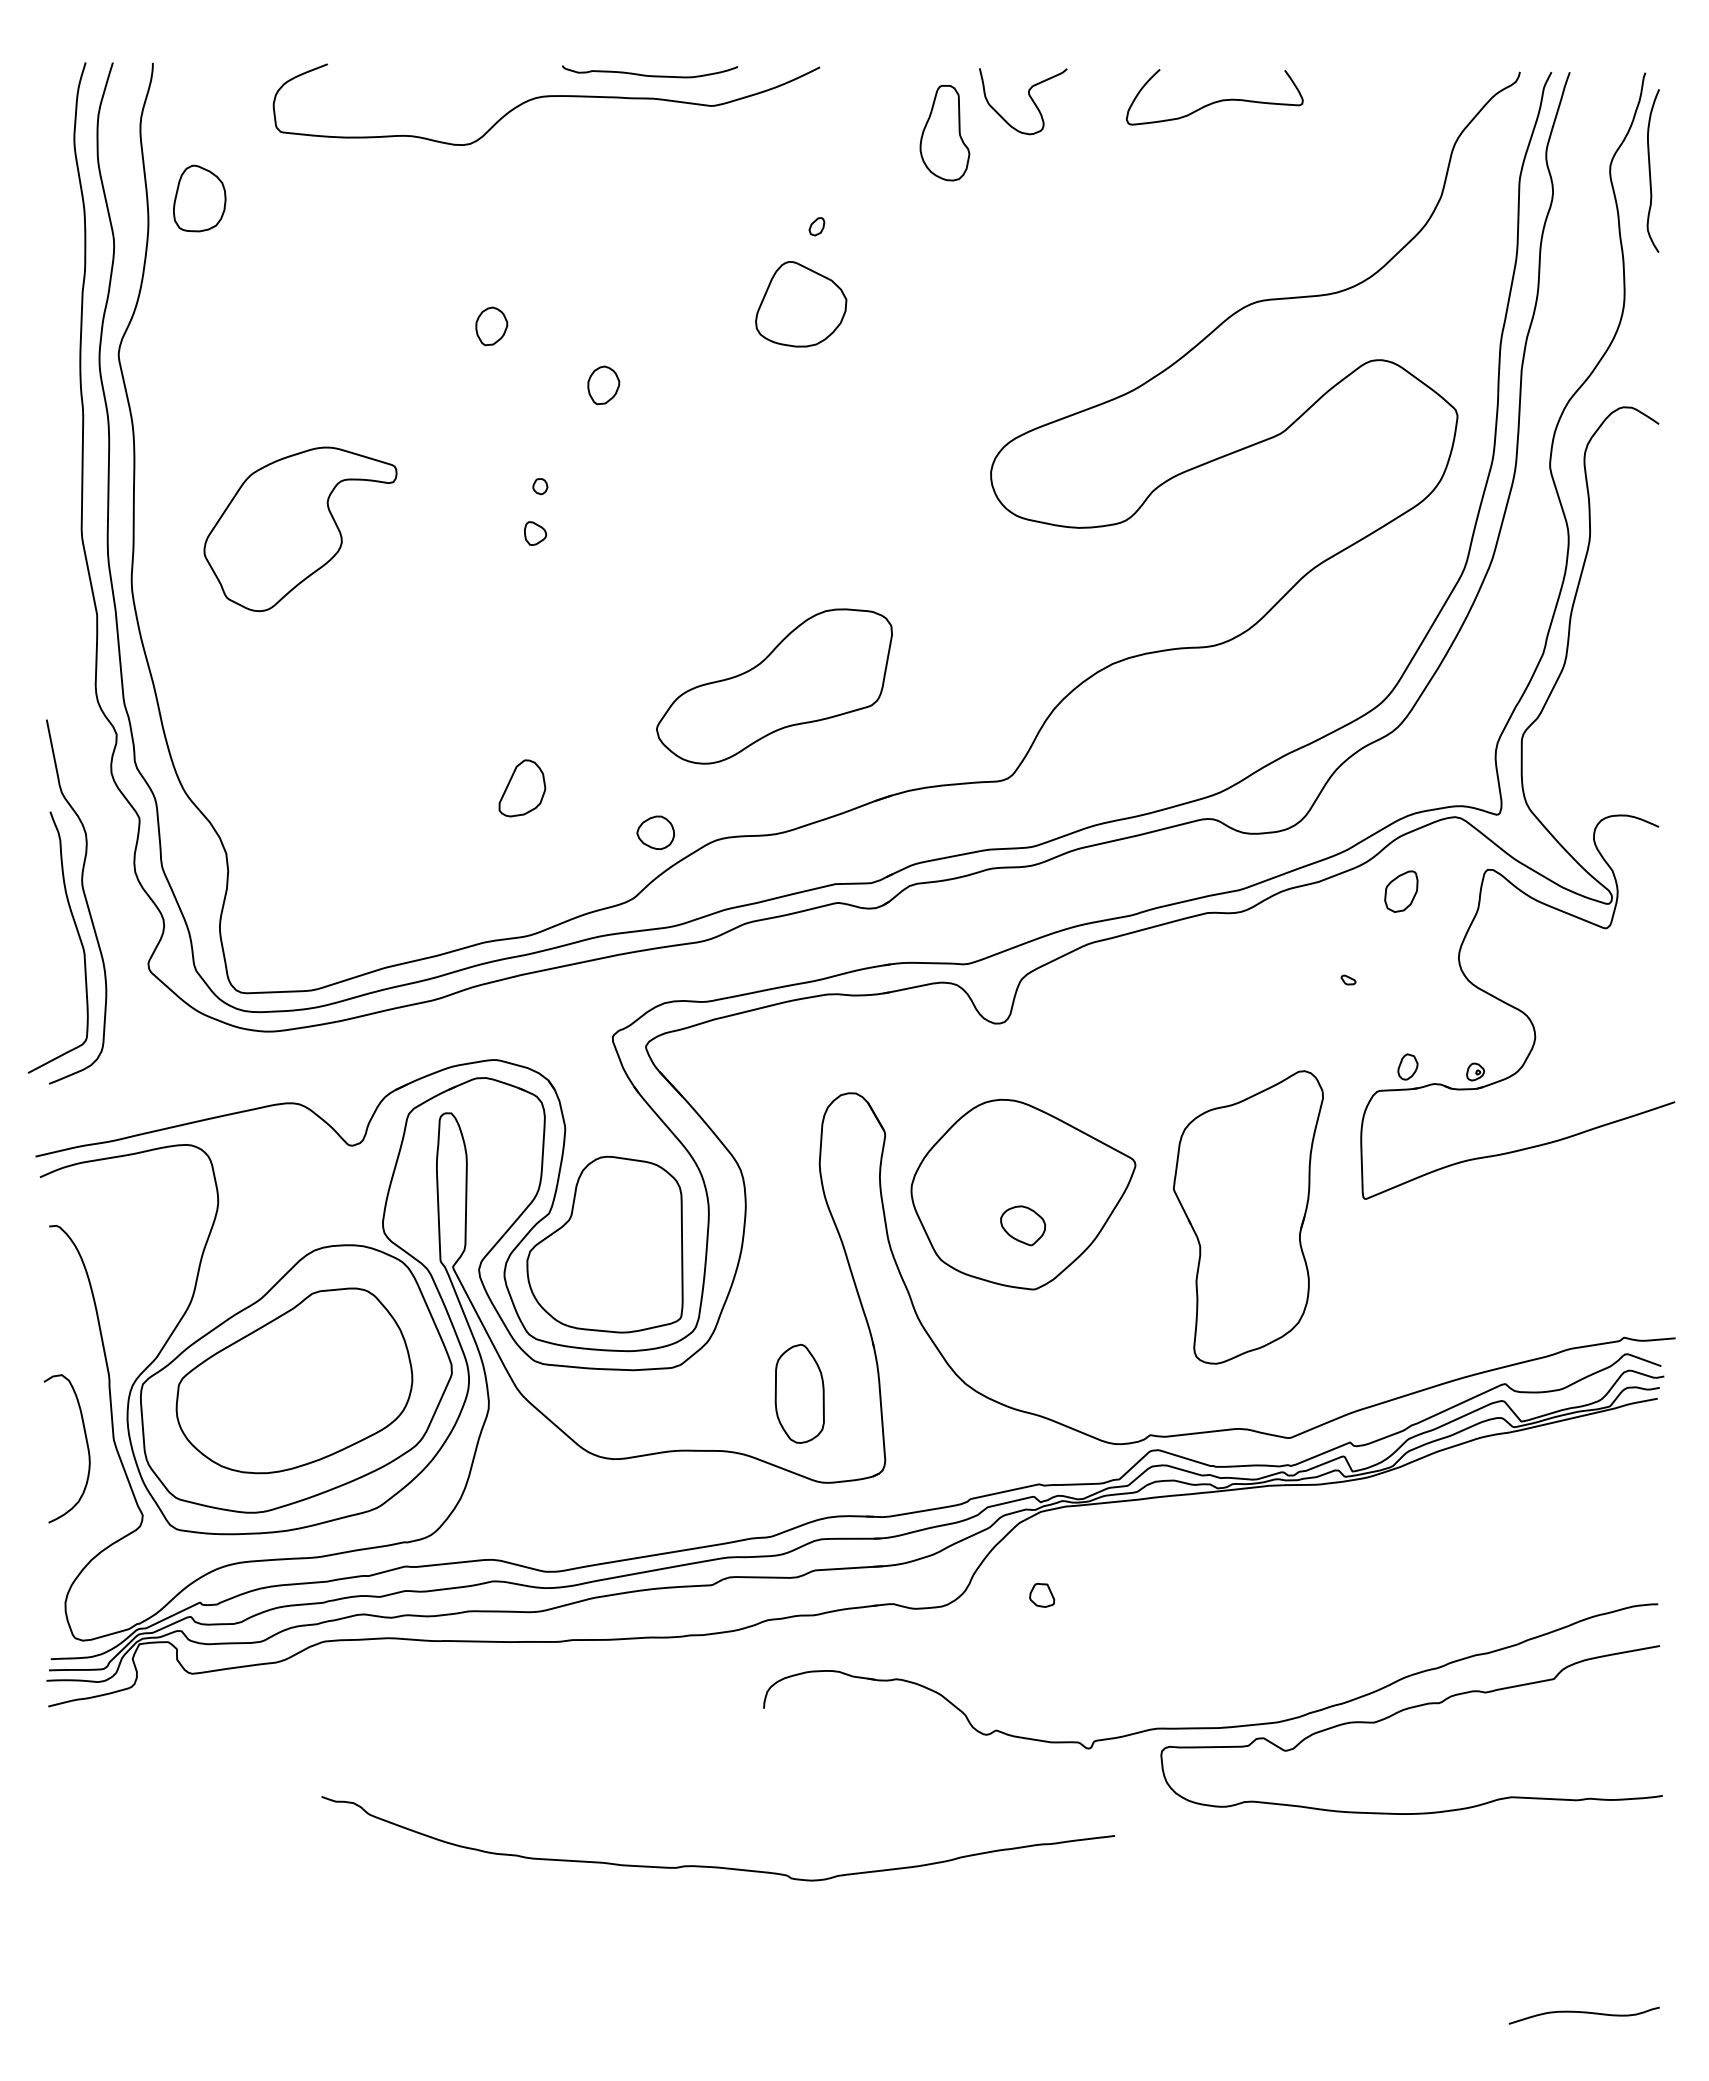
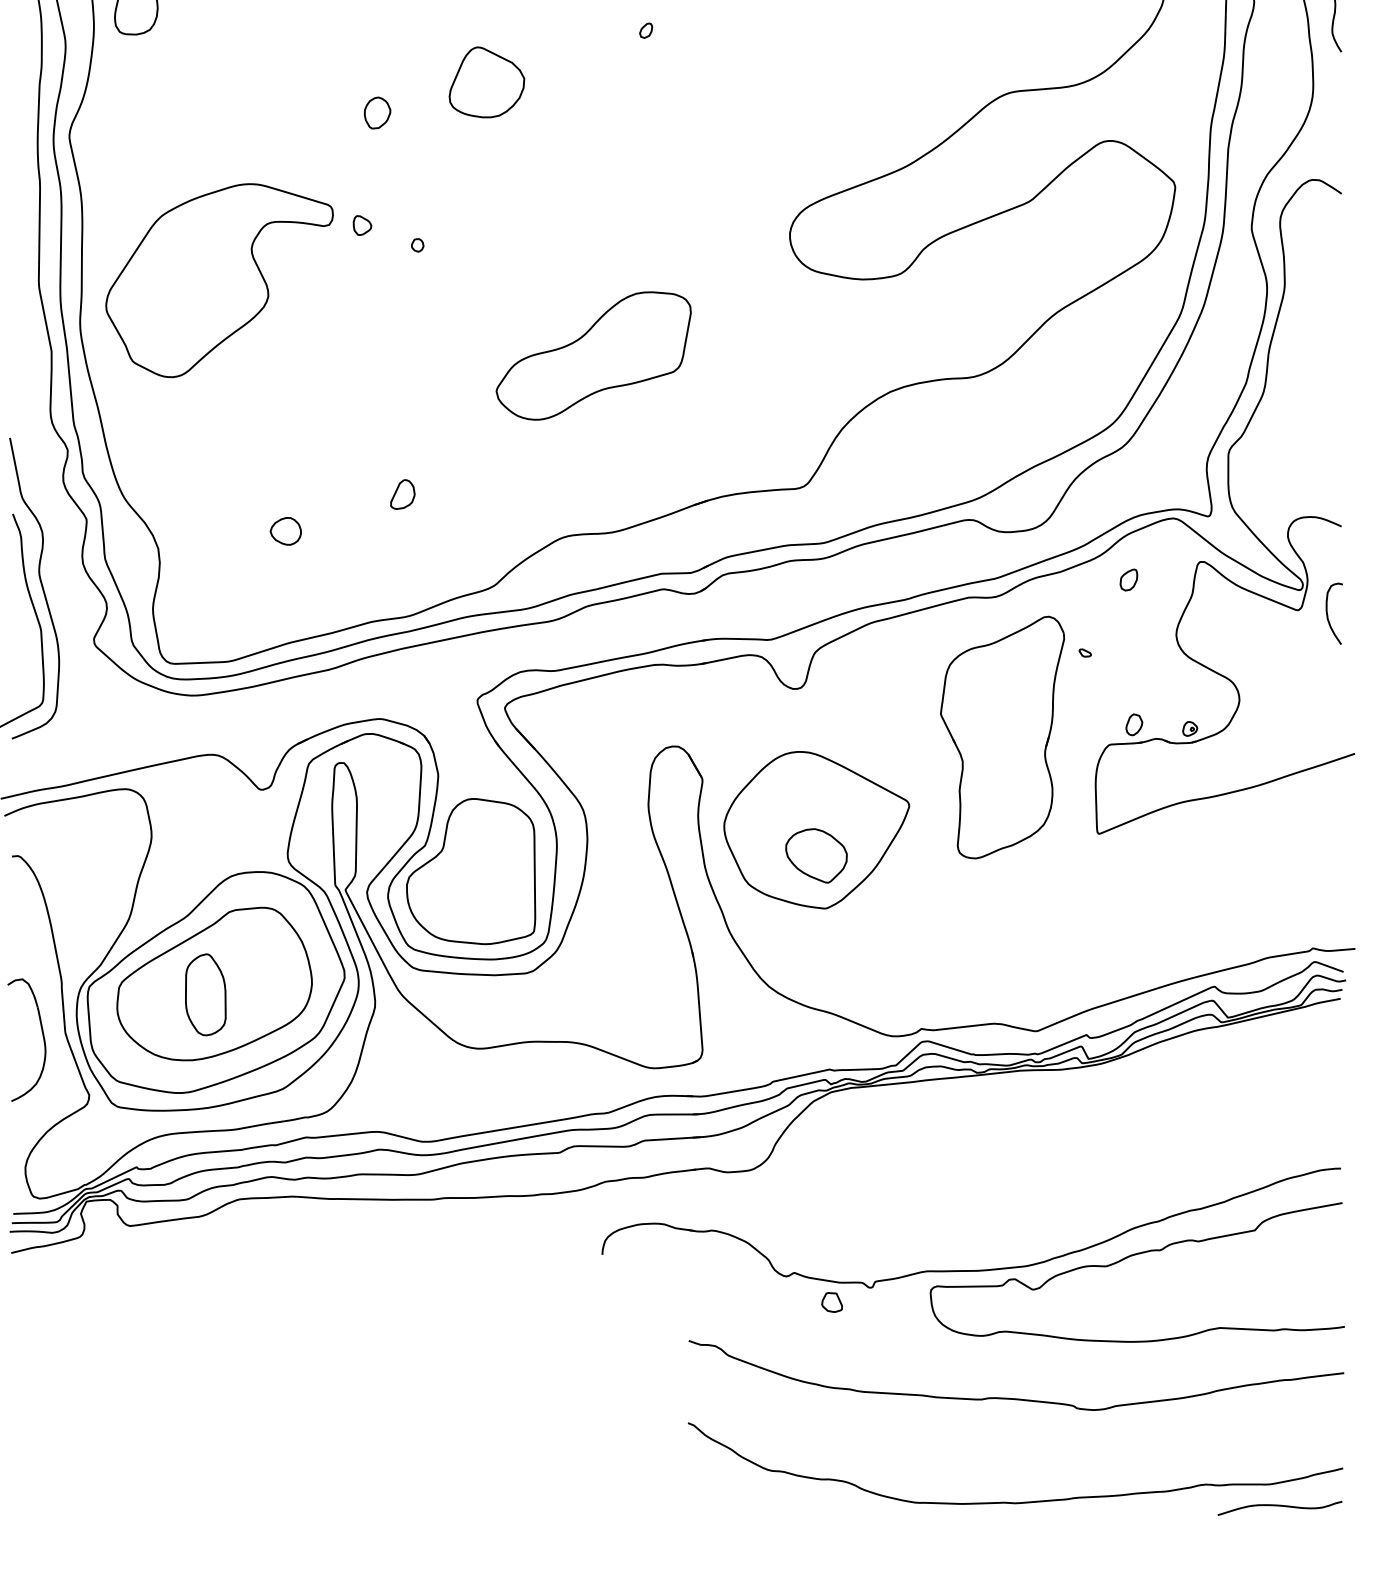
part: (801, 304) -> (487, 82), moved
part: (603, 385) -> (469, 161), removed
part: (300, 529) -> (219, 280), size x1.43
part: (535, 533) -> (362, 225), moved
part: (774, 686) -> (593, 355), moved
part: (522, 787) -> (402, 493), size x0.62
part: (655, 832) -> (285, 531), moved
part: (1401, 891) -> (1129, 579), size x0.62
curve: (1642, 932) -> (1328, 613), added
part: (1247, 1217) -> (1001, 737), moved
part: (1022, 1225) -> (815, 855), size x1.67
part: (799, 1393) -> (205, 994), moved
part: (1042, 1595) -> (832, 1302), moved
curve: (718, 1866) -> (1016, 1398), moved
curve: (1263, 2008) -> (1015, 1502), added

